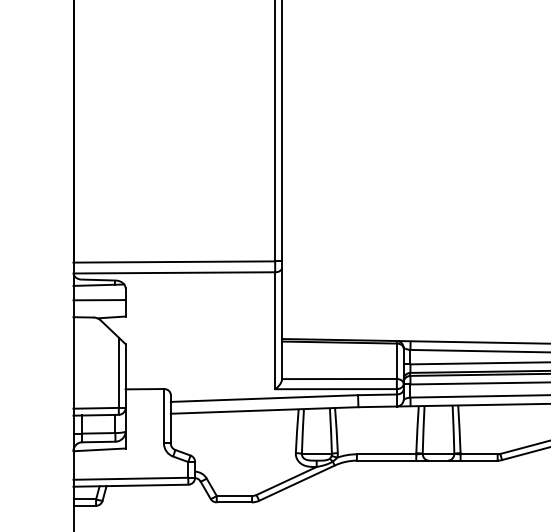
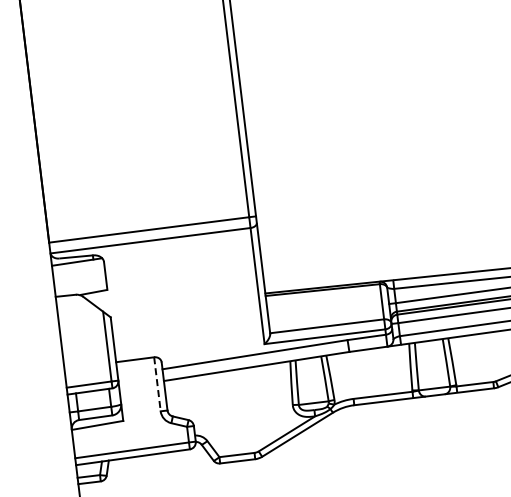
line: (99, 300) -> (79, 277), removed
line: (163, 416) -> (157, 384), solid -> dashed

